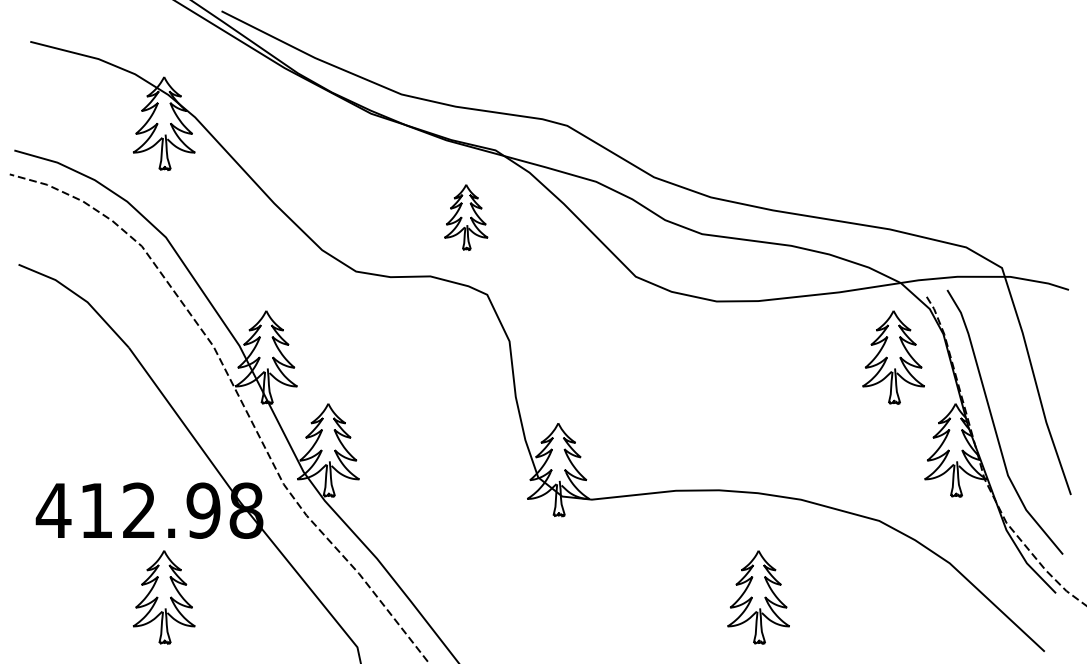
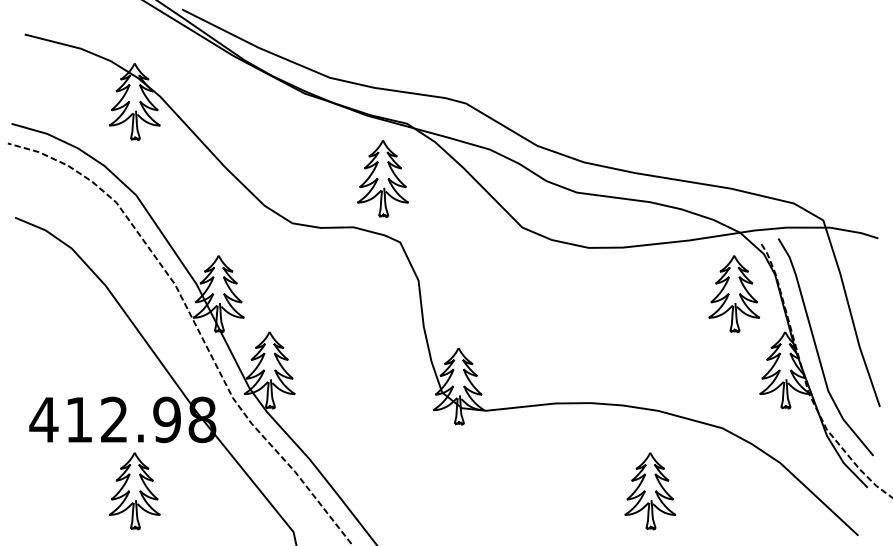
part: (465, 217) -> (382, 178), size x1.43
part: (758, 597) -> (650, 491), moved

